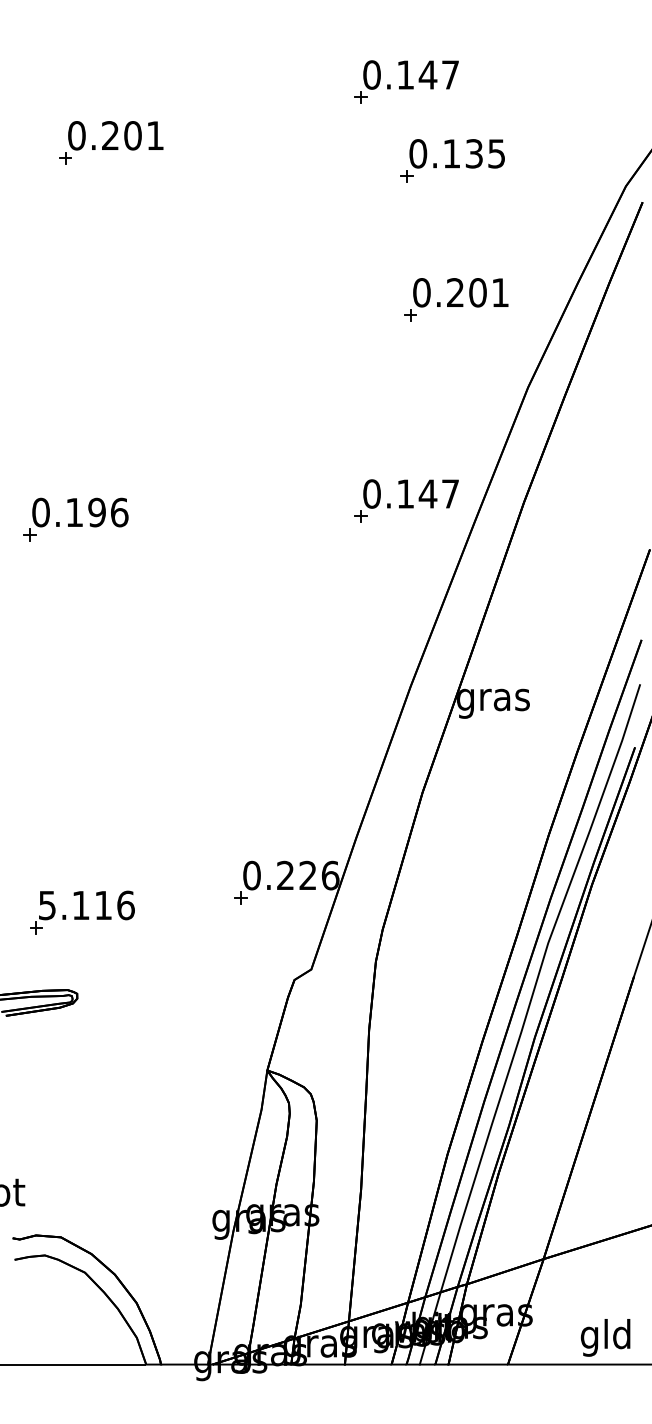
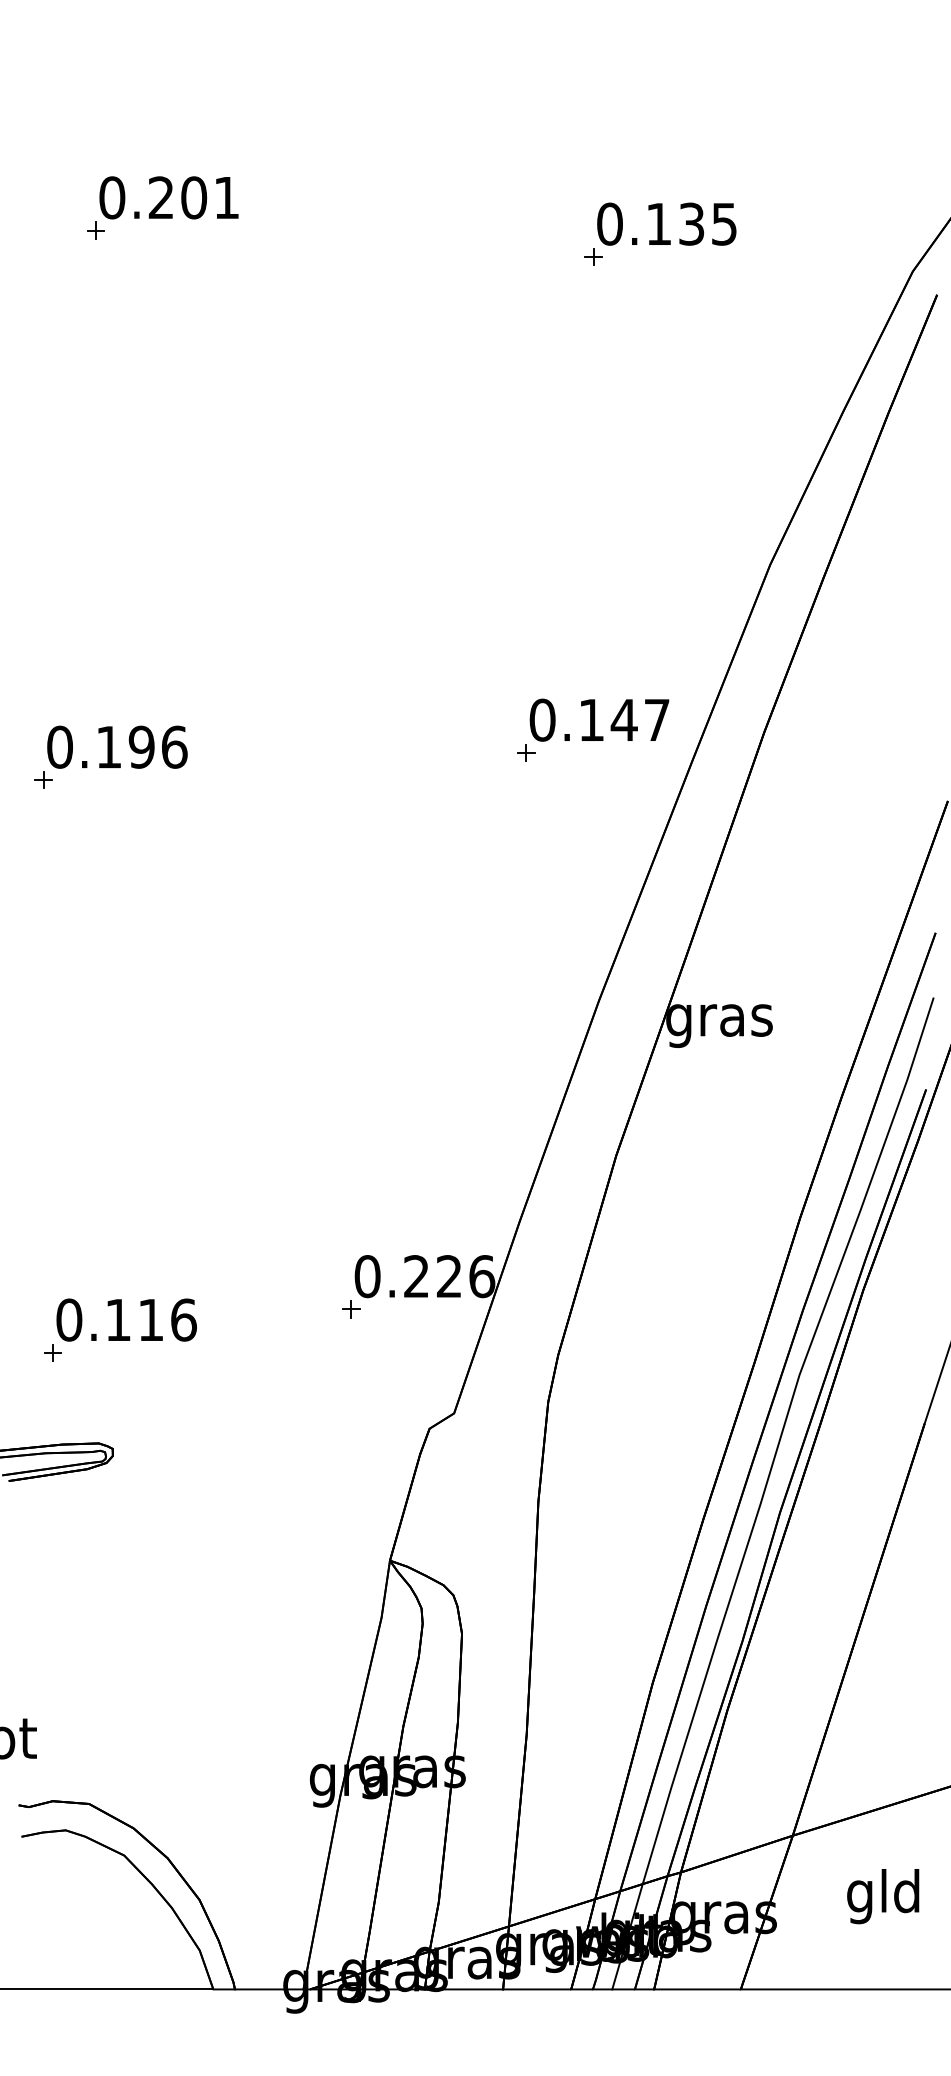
part: (406, 81) -> (592, 118), removed
part: (456, 299) -> (665, 436), removed
text: (47, 905) -> (69, 1320), 5.116 -> 0.116
text: (605, 1337) -> (883, 1896), moved

